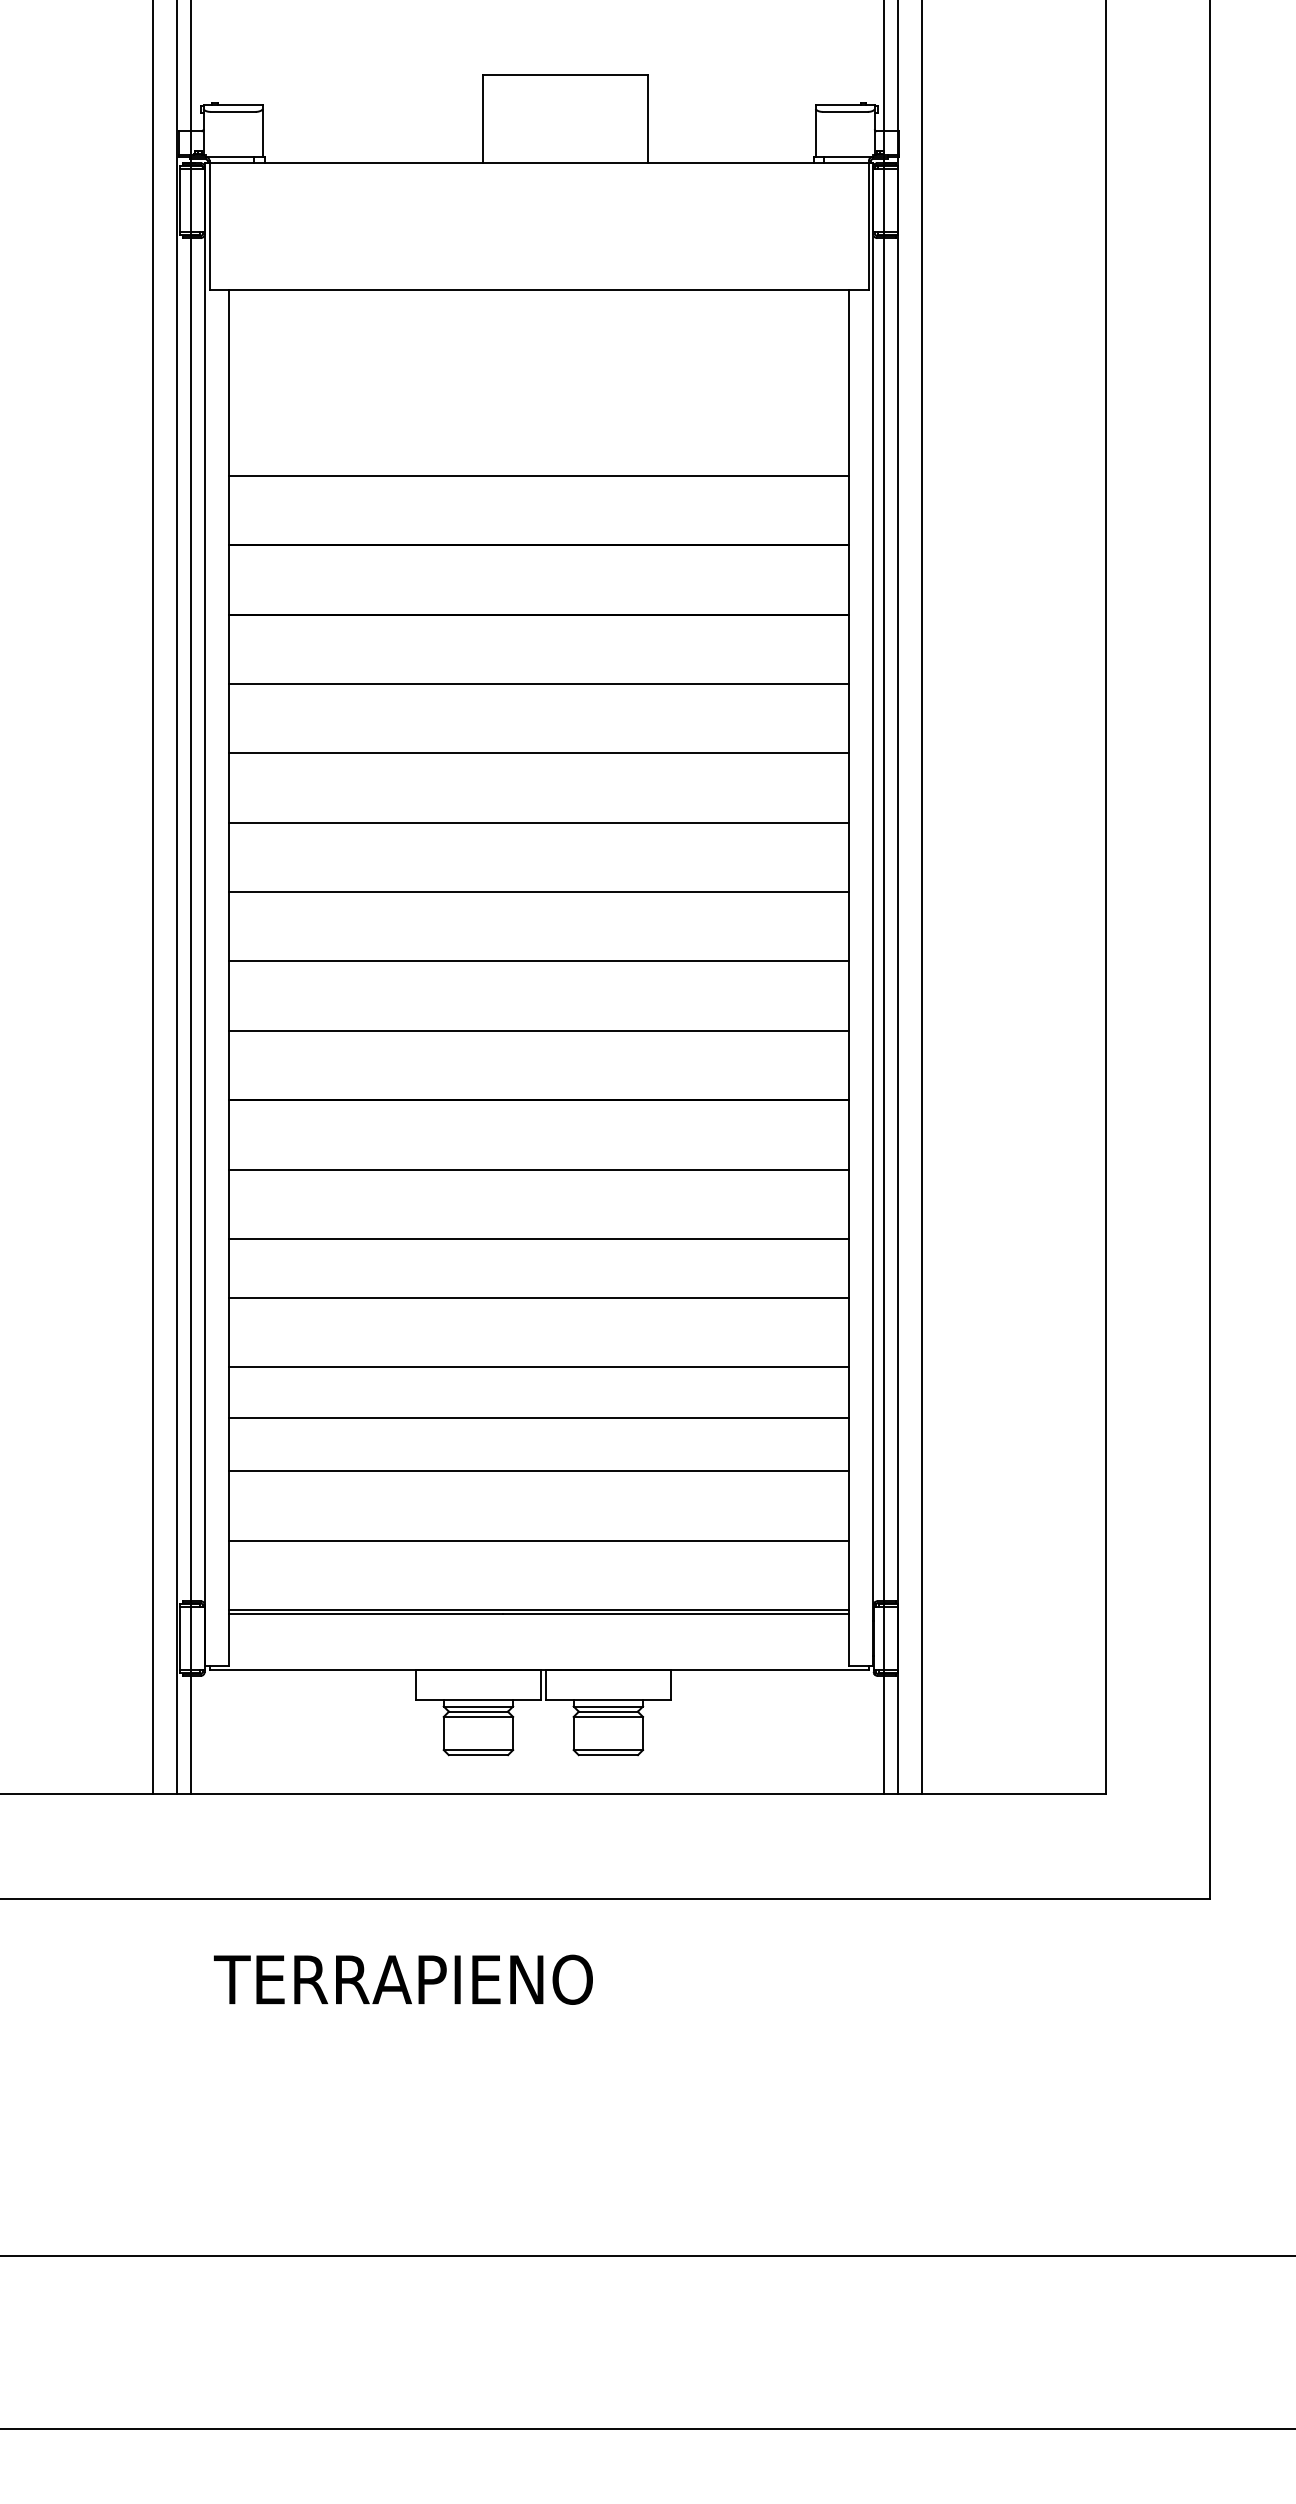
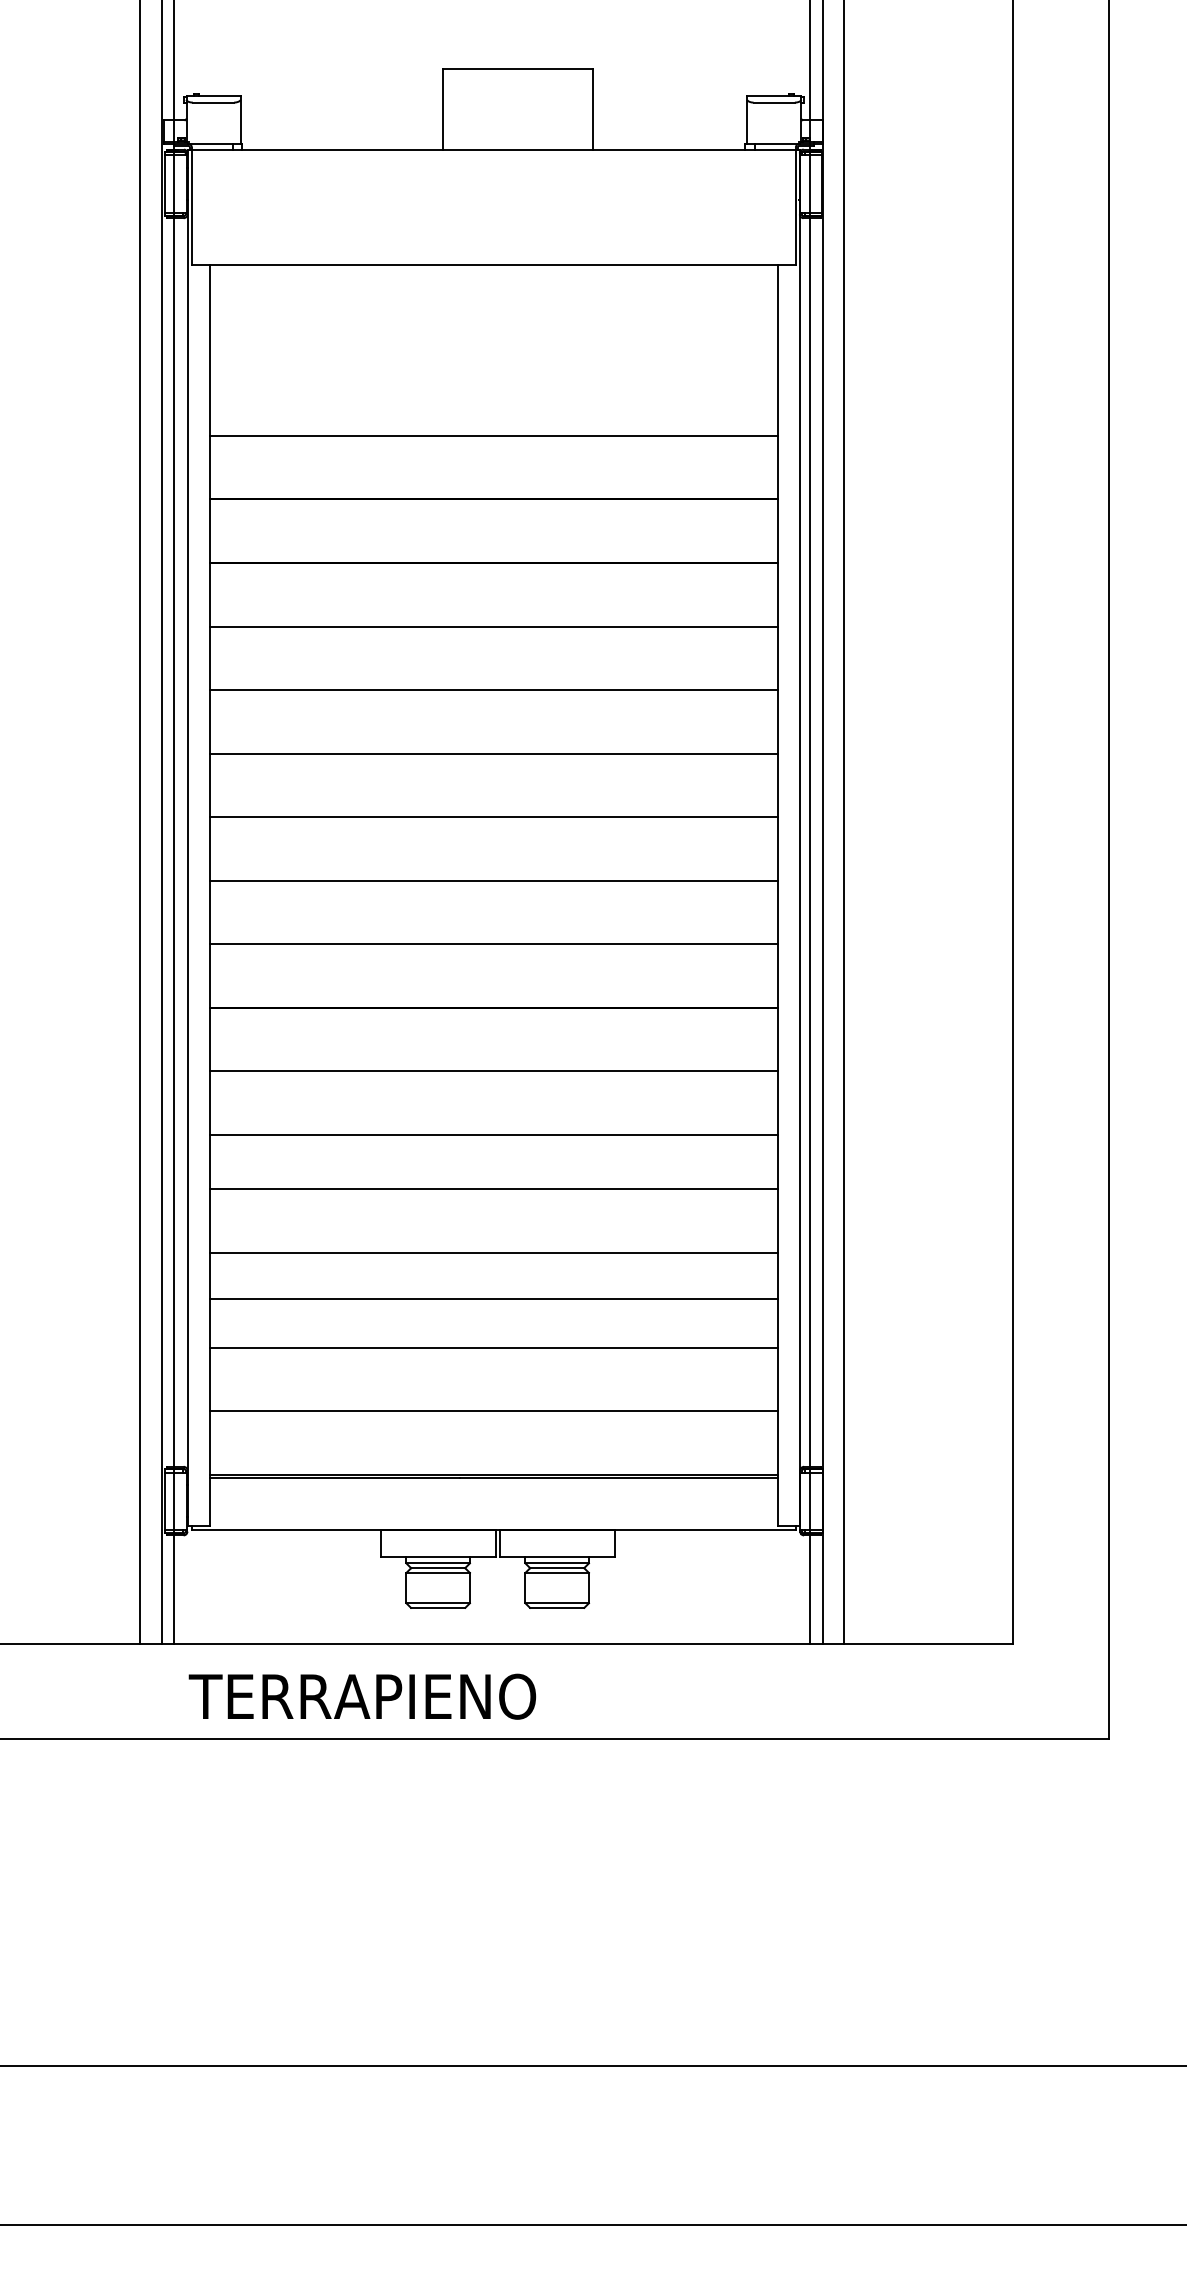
text: (403, 1979) -> (362, 1696), moved

